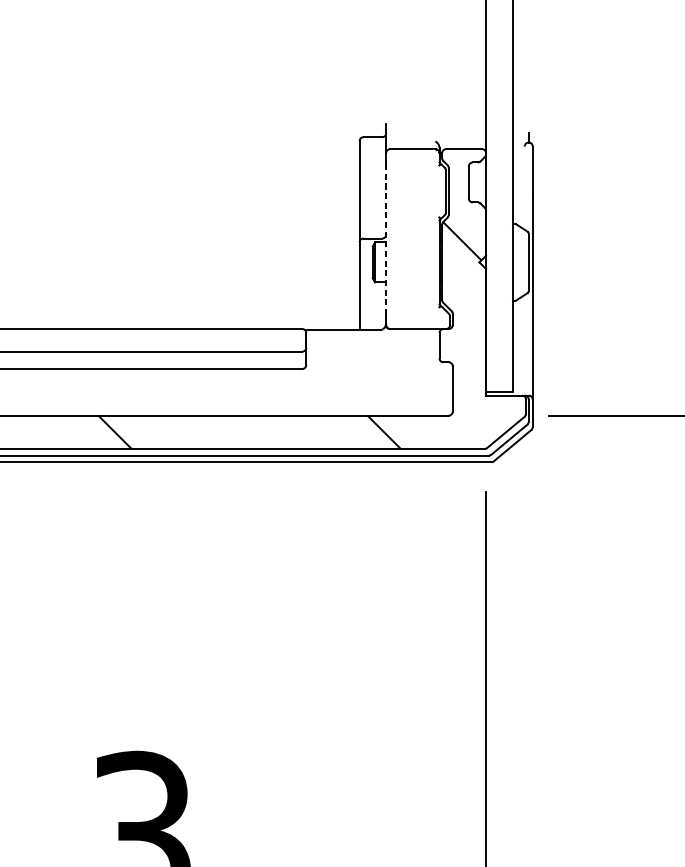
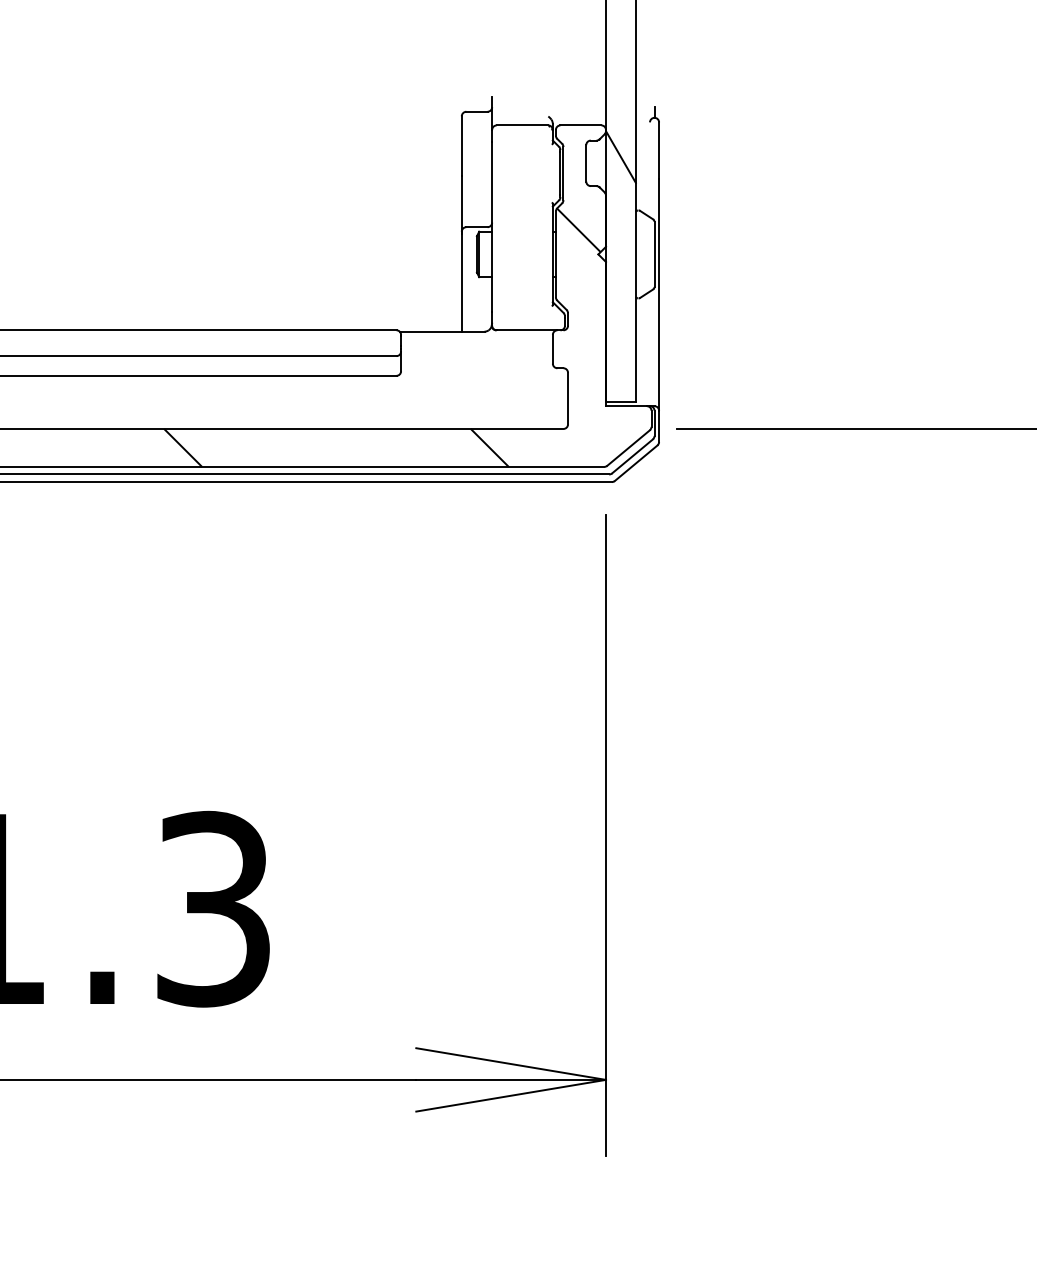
hatch: (498, 177) -> (620, 157), added
line: (386, 238) -> (492, 227), dashed -> solid

